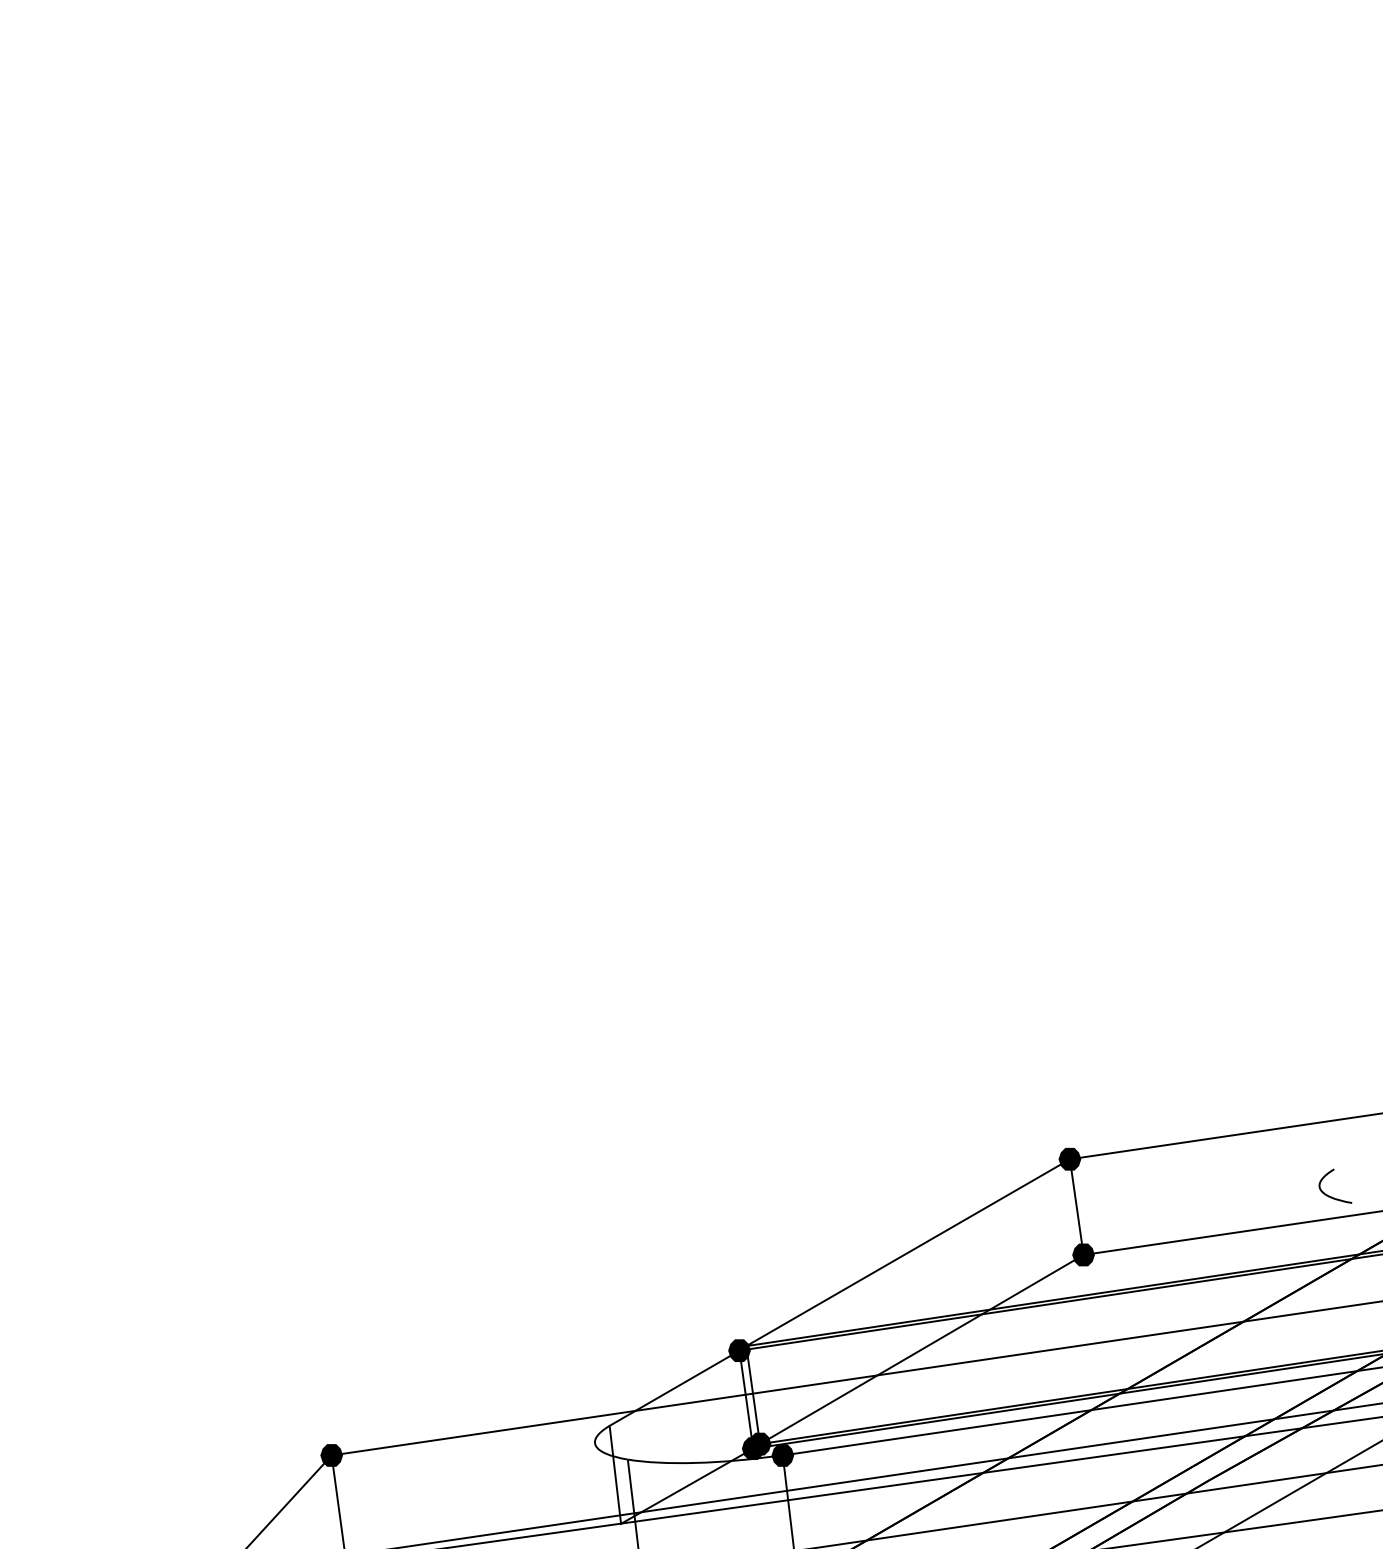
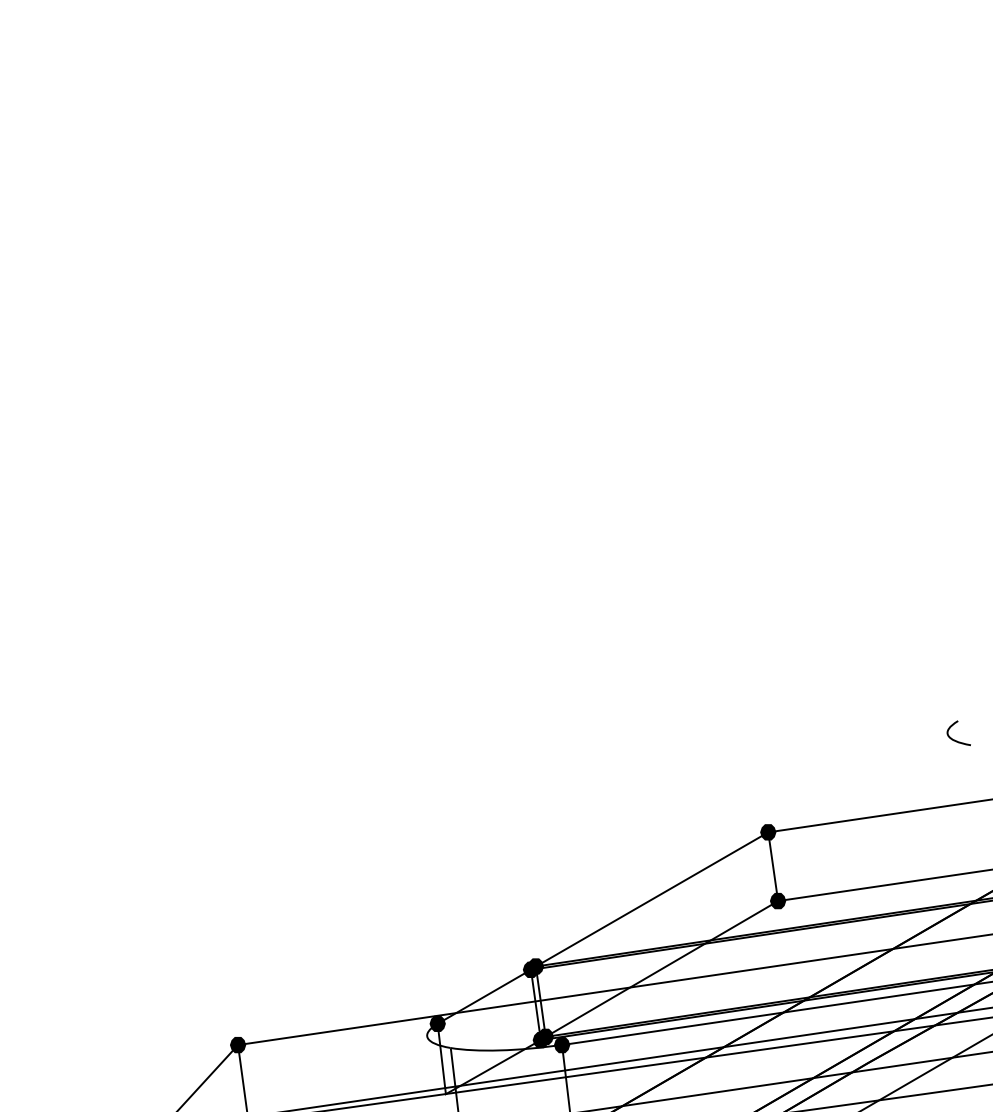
curve: (1329, 1195) -> (954, 739), moved
fill: (745, 1345) -> (535, 966), added
fill: (609, 1425) -> (437, 1023), added

